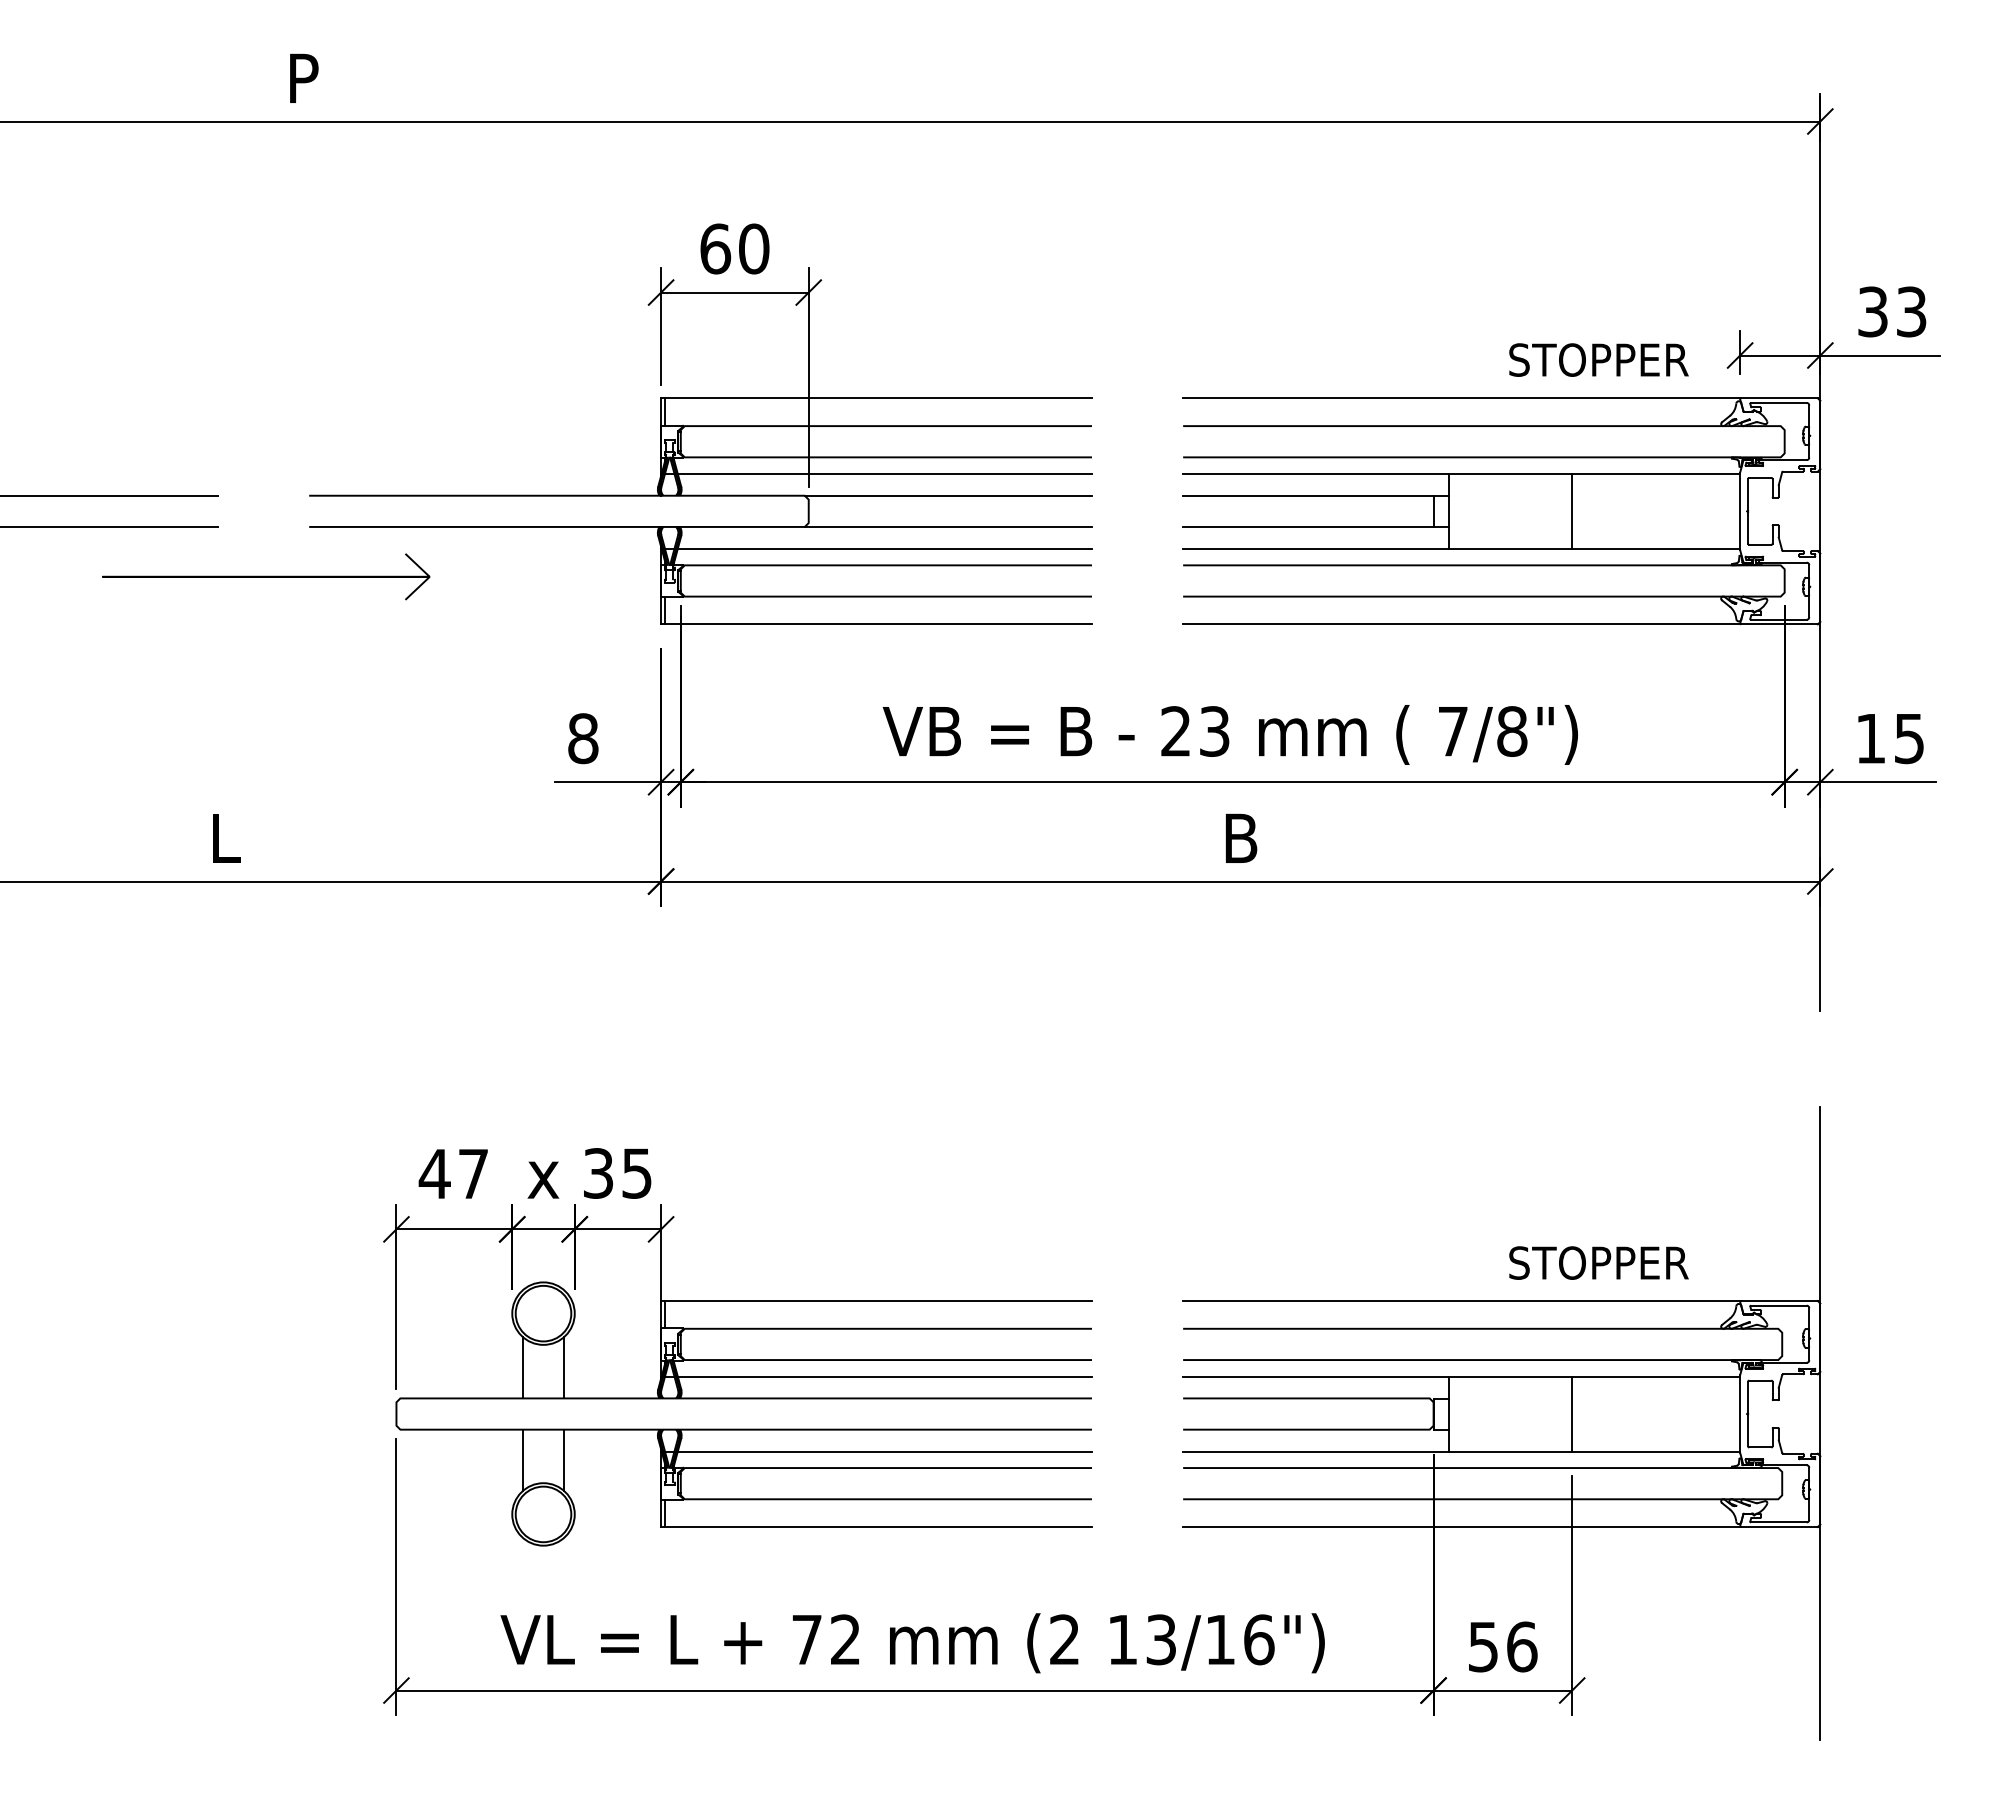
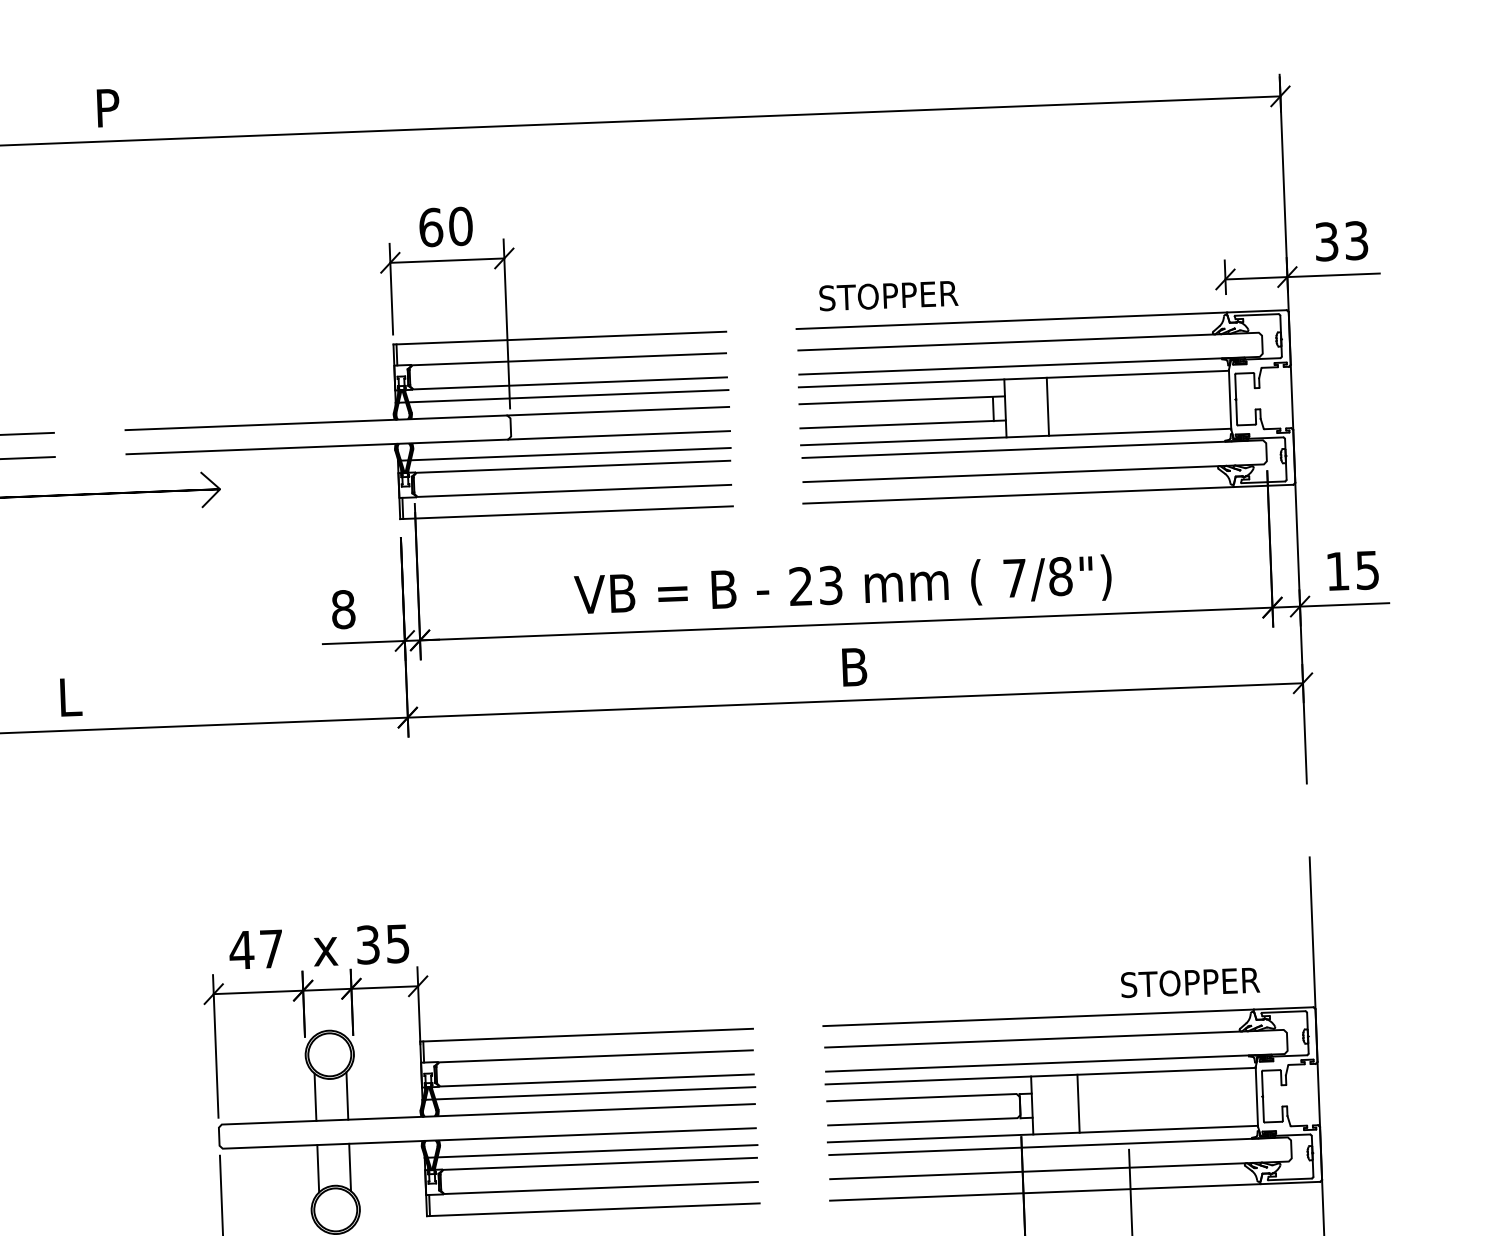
text: (1598, 359) -> (888, 295), moved
line: (1572, 510) -> (1048, 406), moved
text: (1598, 1262) -> (1190, 982), moved
line: (1572, 1413) -> (1078, 1103), moved

